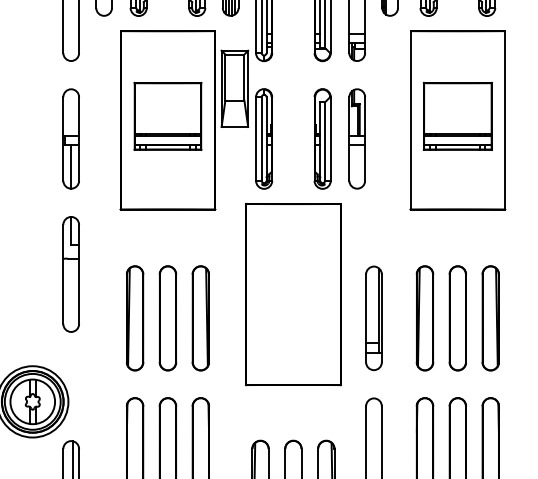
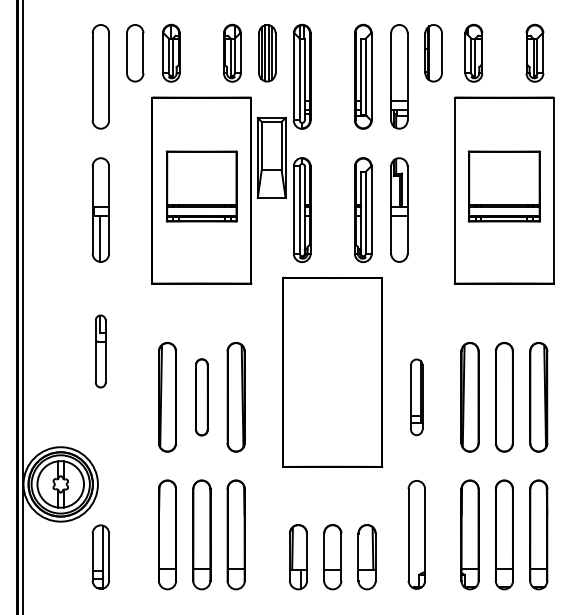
part: (70, 274) -> (100, 351), size x0.6
part: (167, 318) -> (201, 397), size x0.7
part: (373, 318) -> (416, 397), size x0.7

